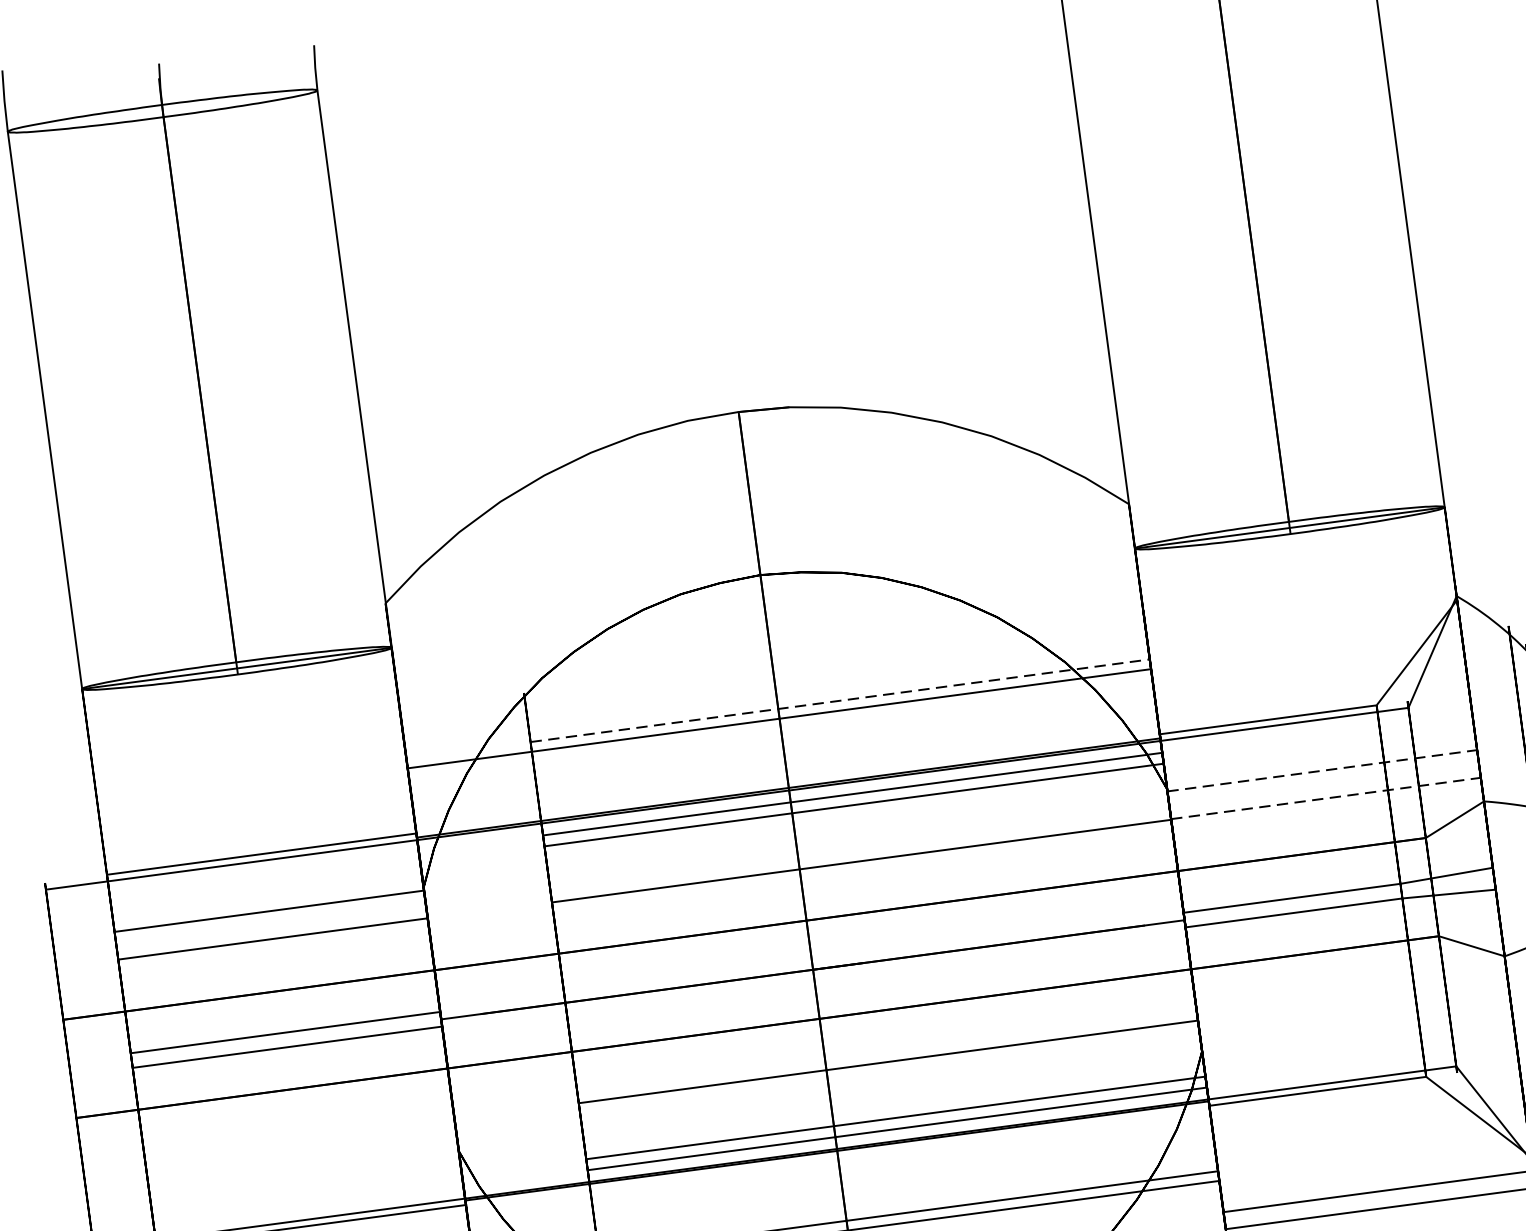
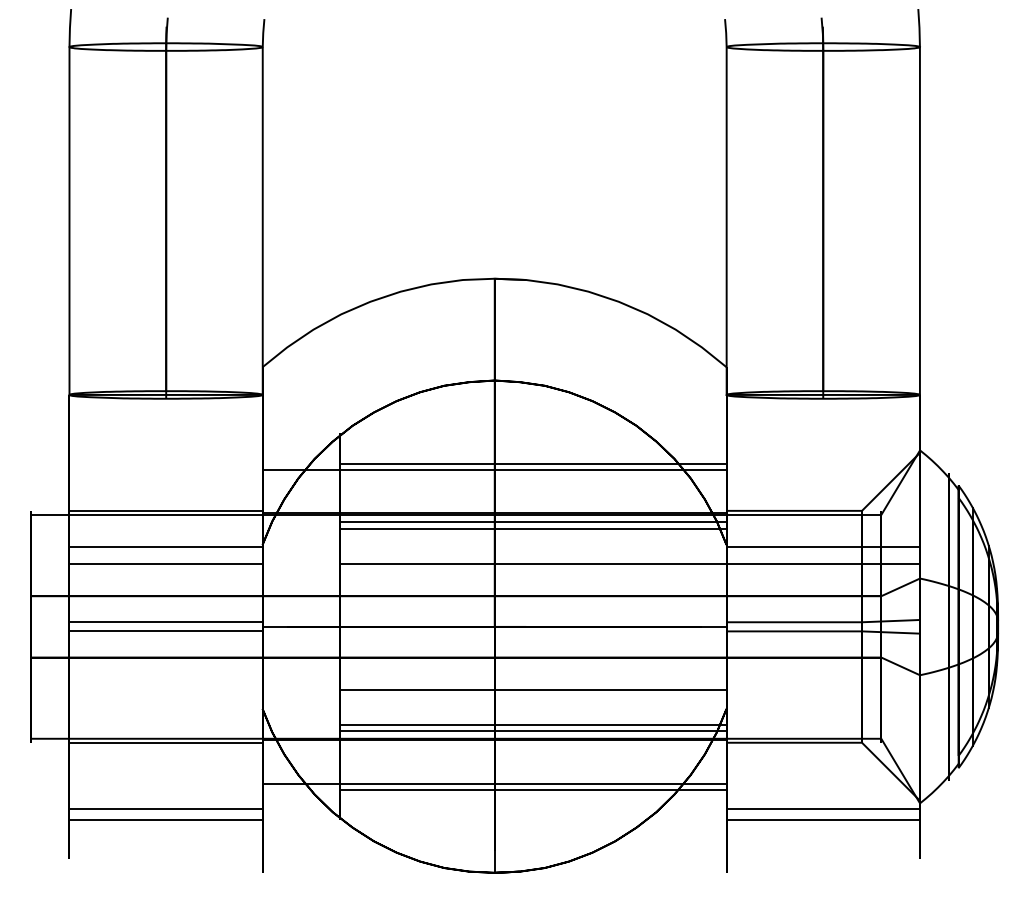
line: (840, 701) -> (533, 464), dashed -> solid
line: (1322, 770) -> (823, 546), dashed -> solid
line: (1326, 797) -> (823, 563), dashed -> solid

